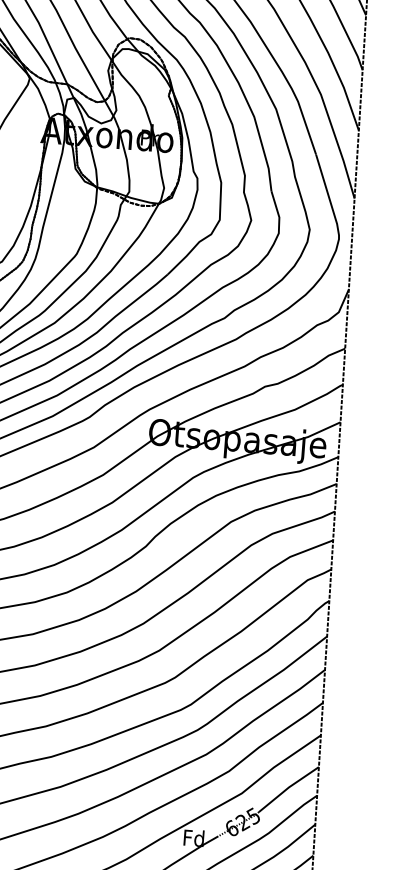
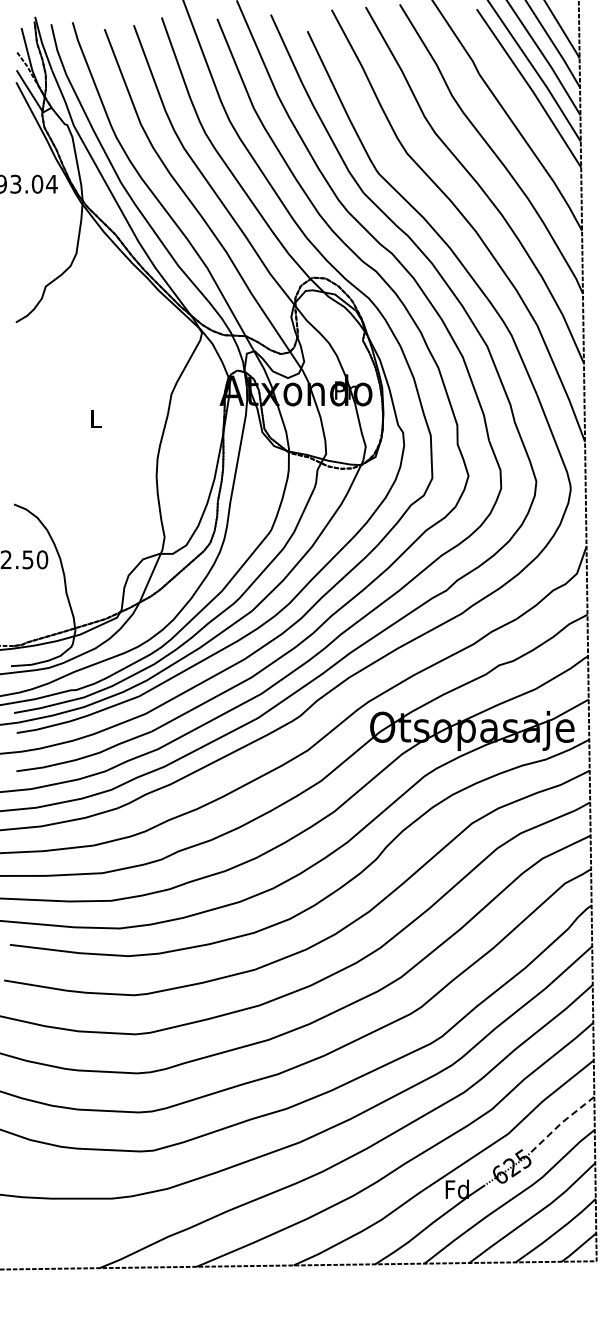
line: (287, 788) -> (560, 1124), solid -> dashed

